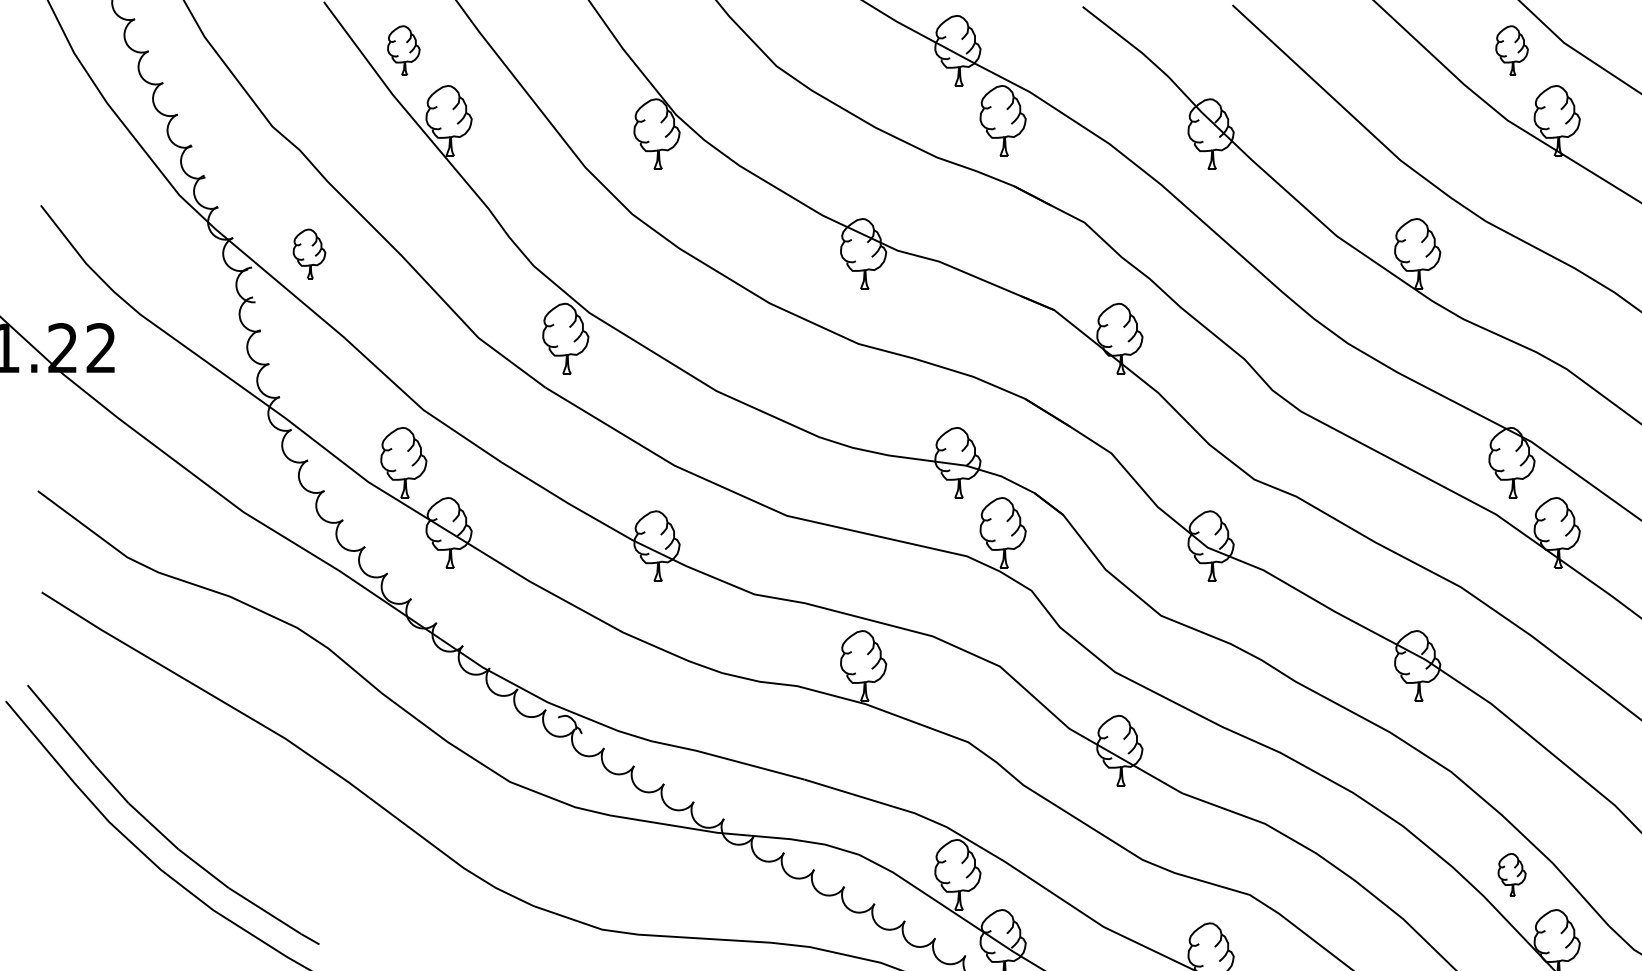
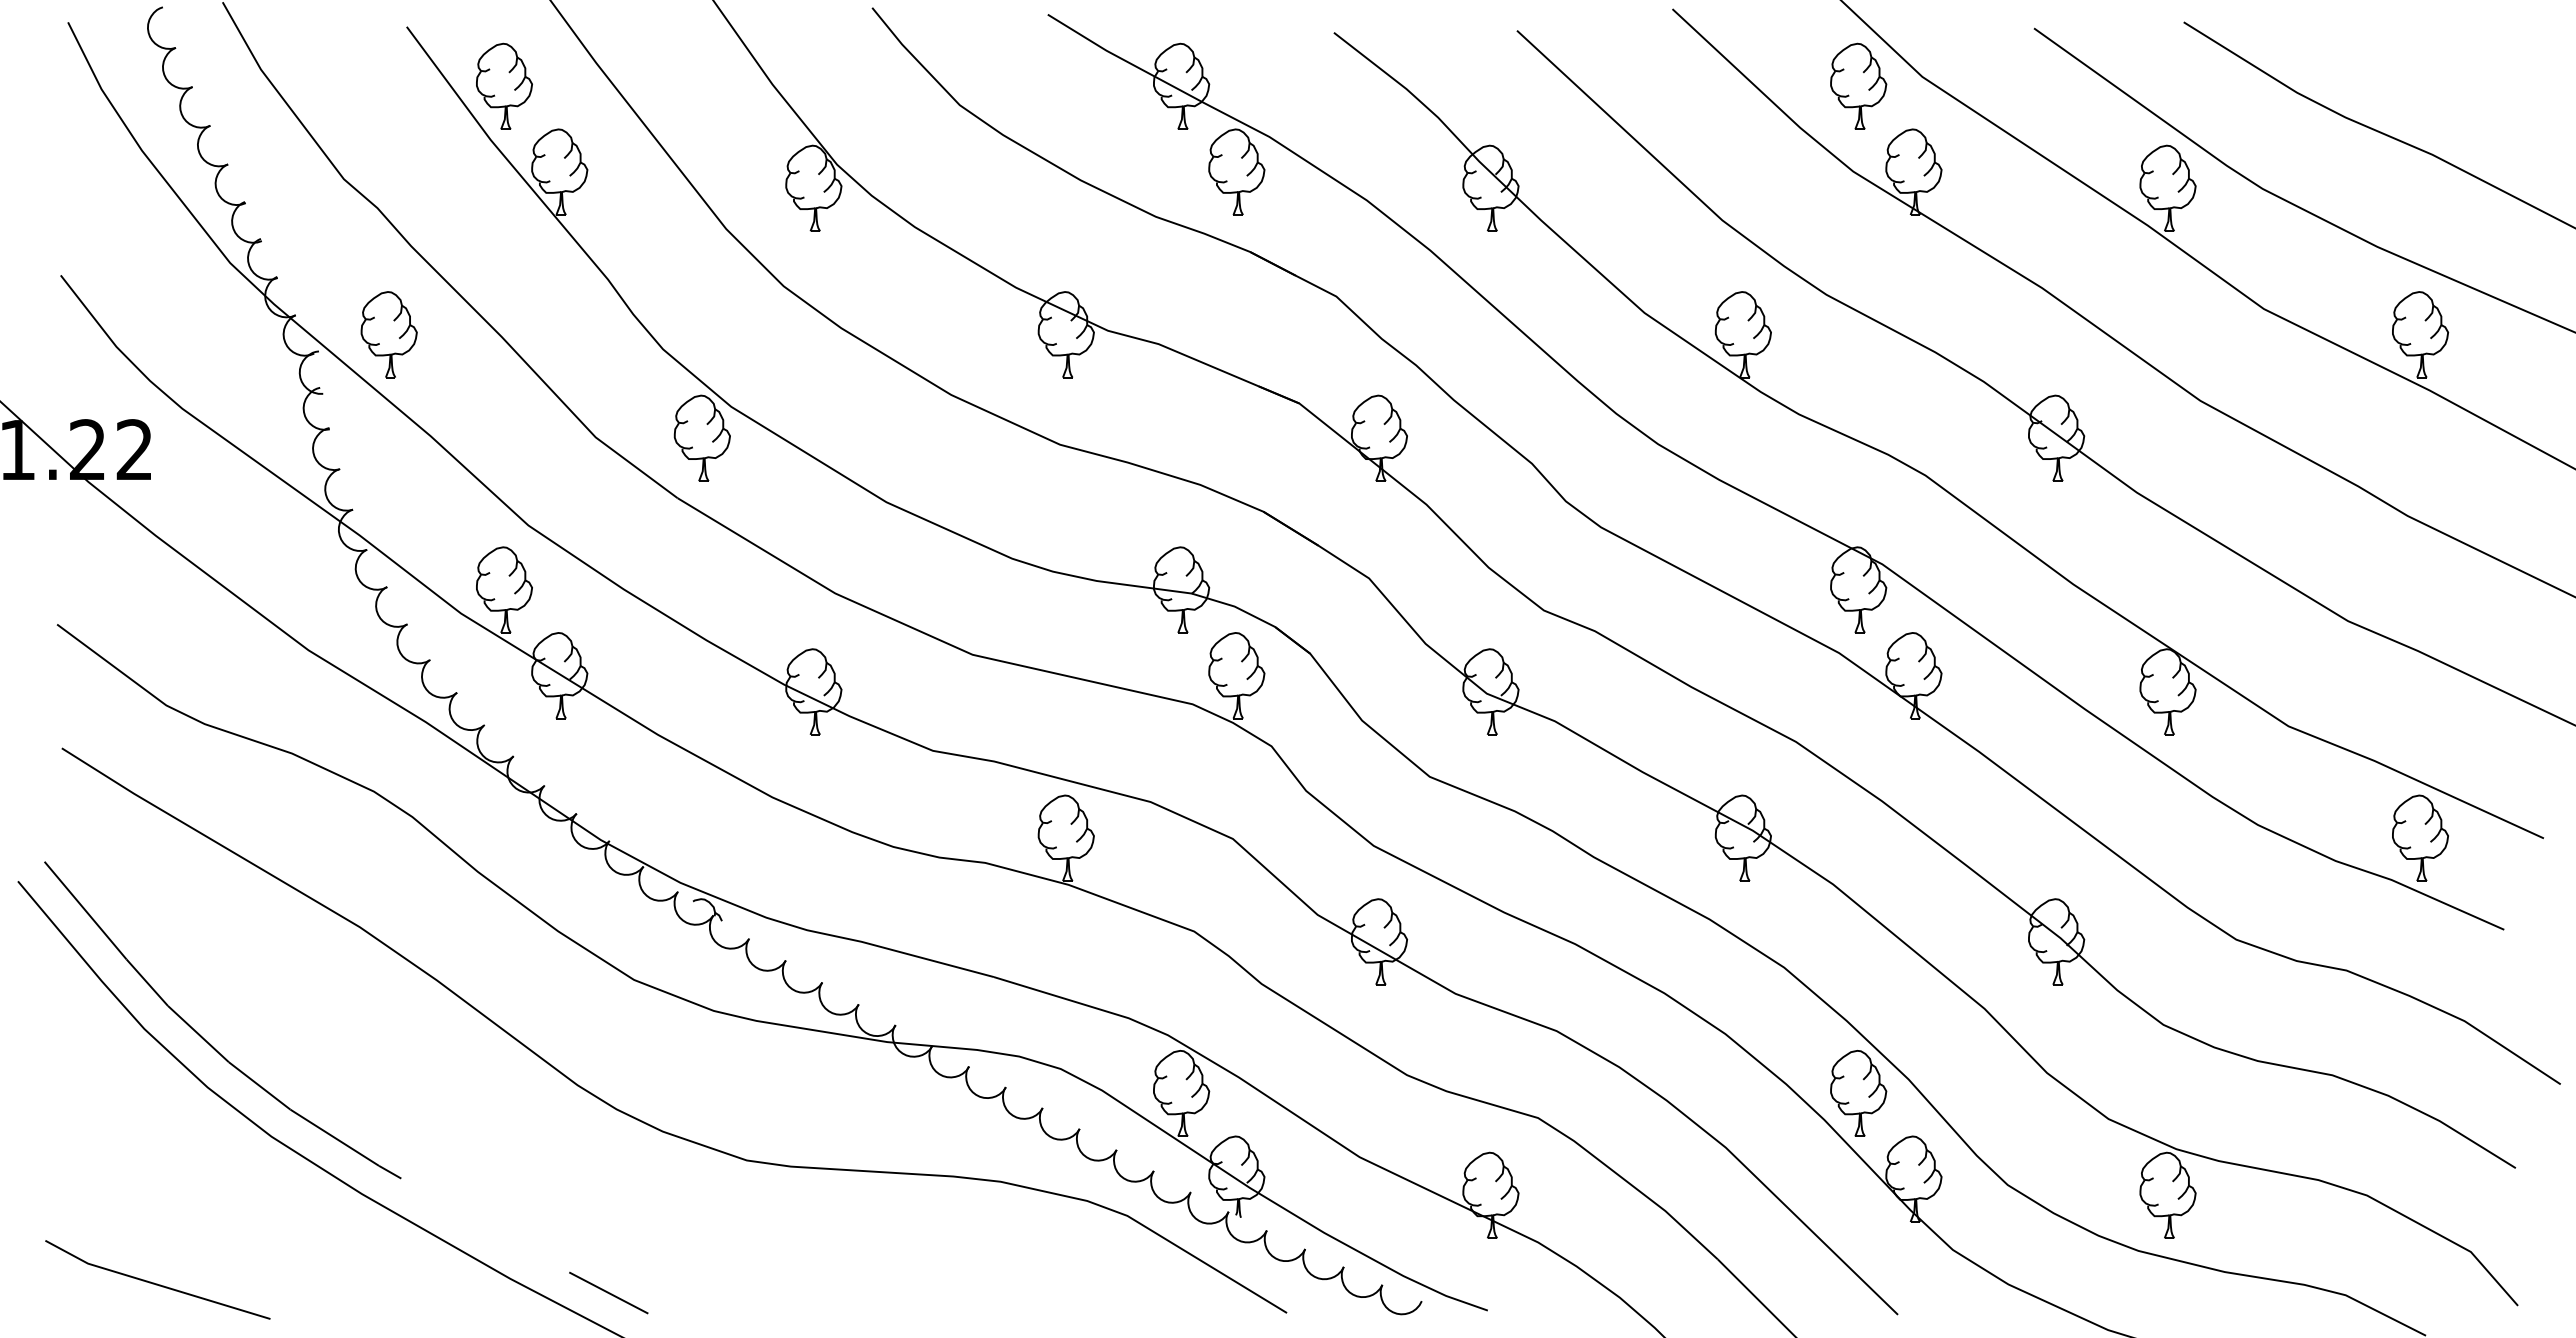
part: (403, 49) -> (504, 85), size x1.43
part: (1511, 49) -> (1858, 85), size x1.43
part: (308, 253) -> (388, 334), size x1.43
part: (1511, 874) -> (1858, 1093), size x1.67

